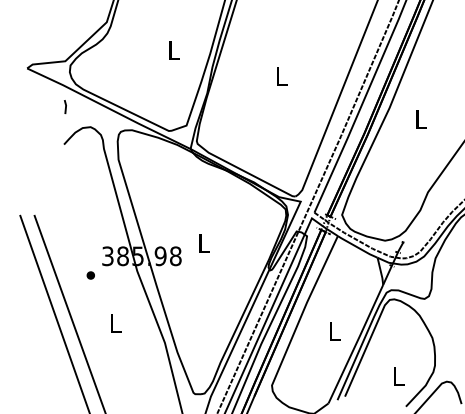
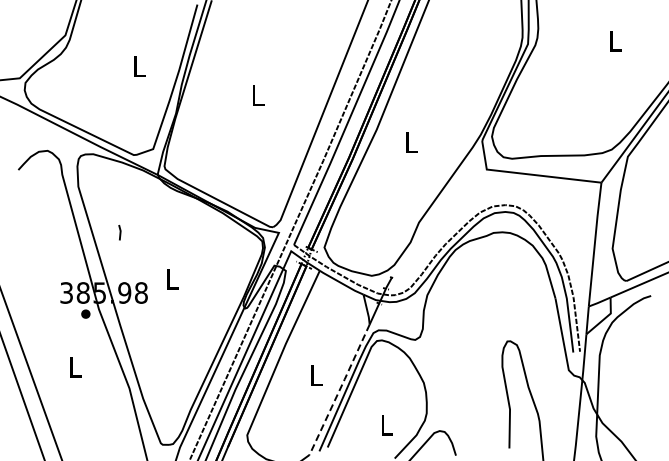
line: (65, 106) -> (119, 232), moved
part: (90, 274) -> (85, 313), moved
line: (356, 343) -> (340, 389), solid -> dashed

